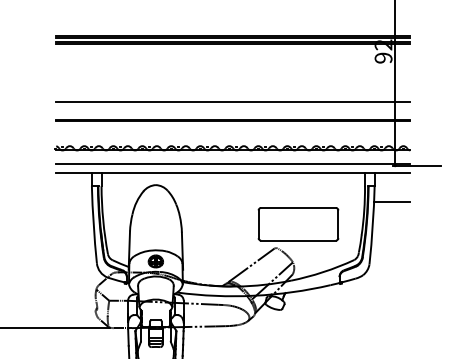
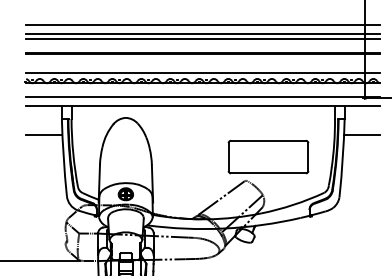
line: (233, 91) -> (203, 24), added
line: (233, 106) -> (203, 39), added
line: (233, 140) -> (203, 73), added
line: (74, 201) -> (44, 134), added

